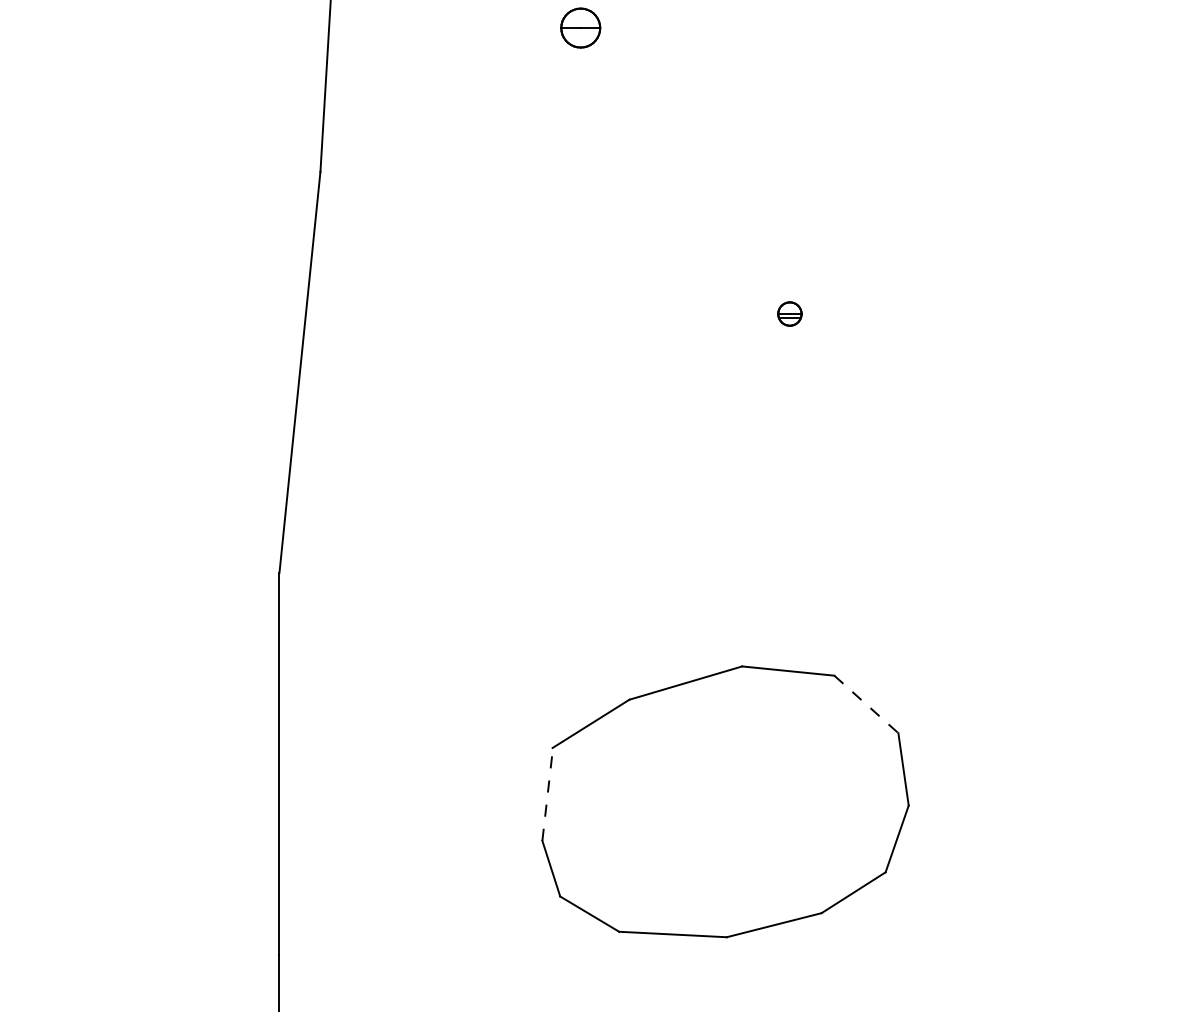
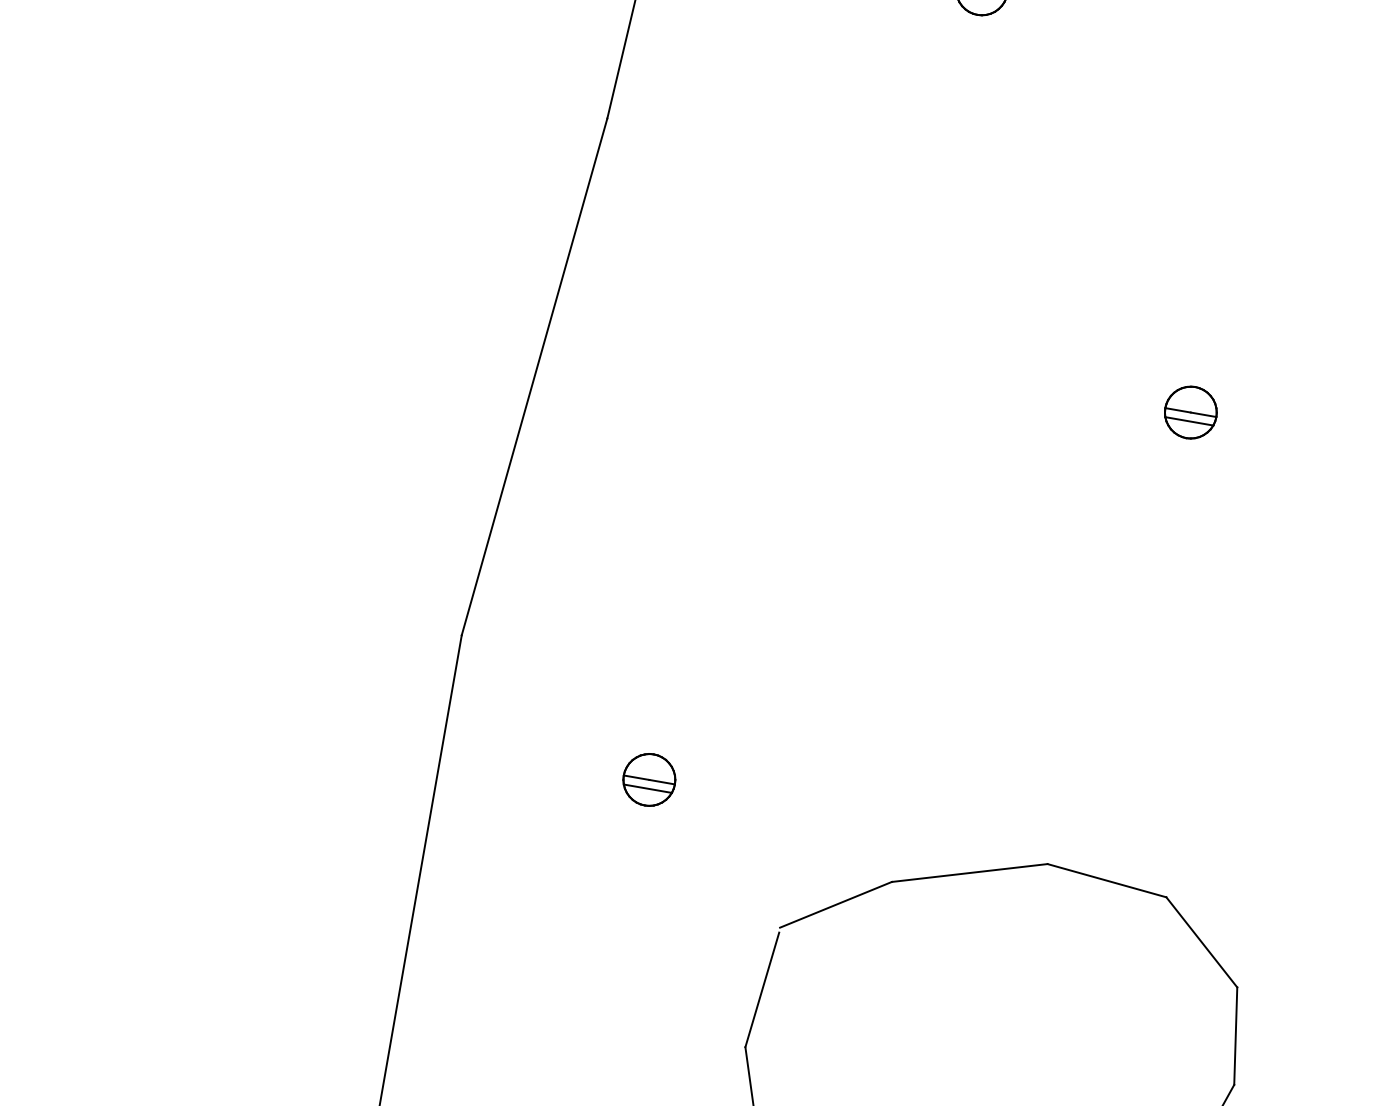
part: (789, 313) -> (1190, 411), size x1.67
part: (436, 655) -> (648, 779), added
line: (866, 704) -> (1201, 942), dashed -> solid
line: (547, 796) -> (762, 990), dashed -> solid

